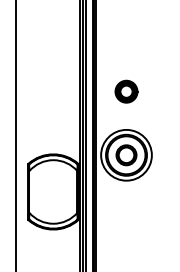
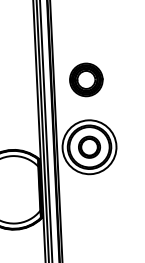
part: (126, 91) -> (86, 79), size x1.4

